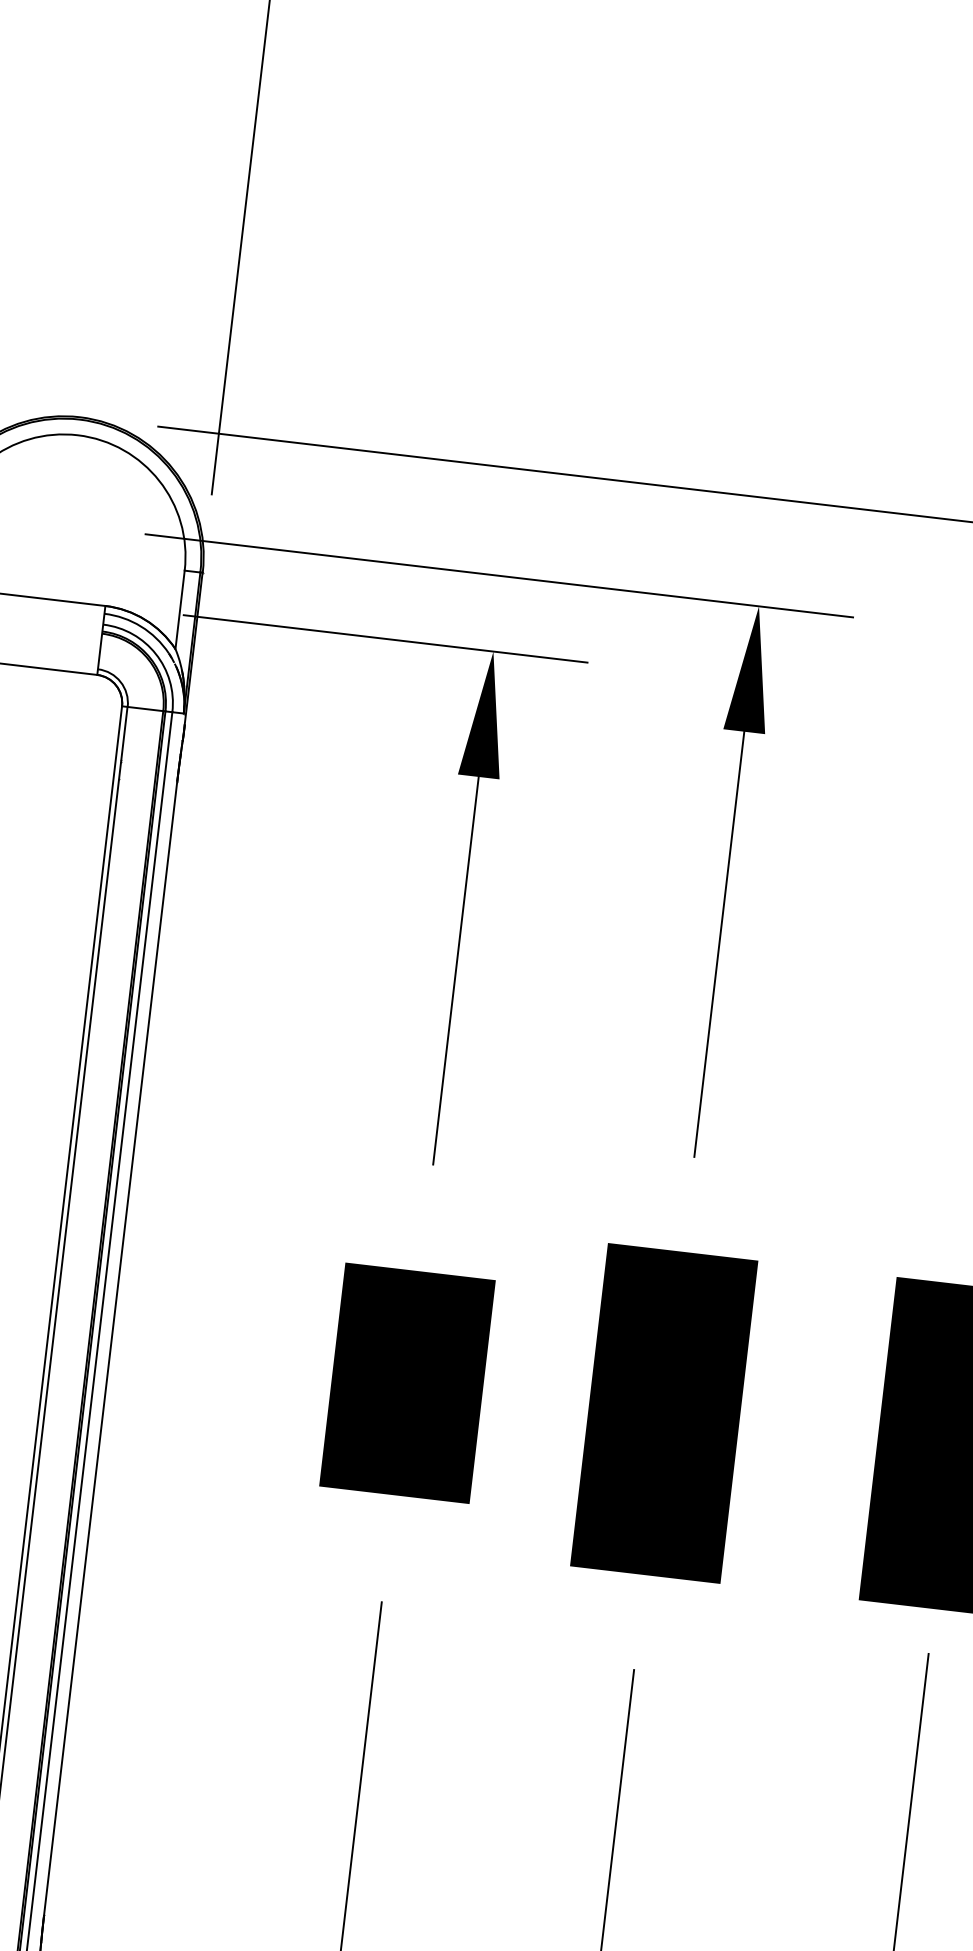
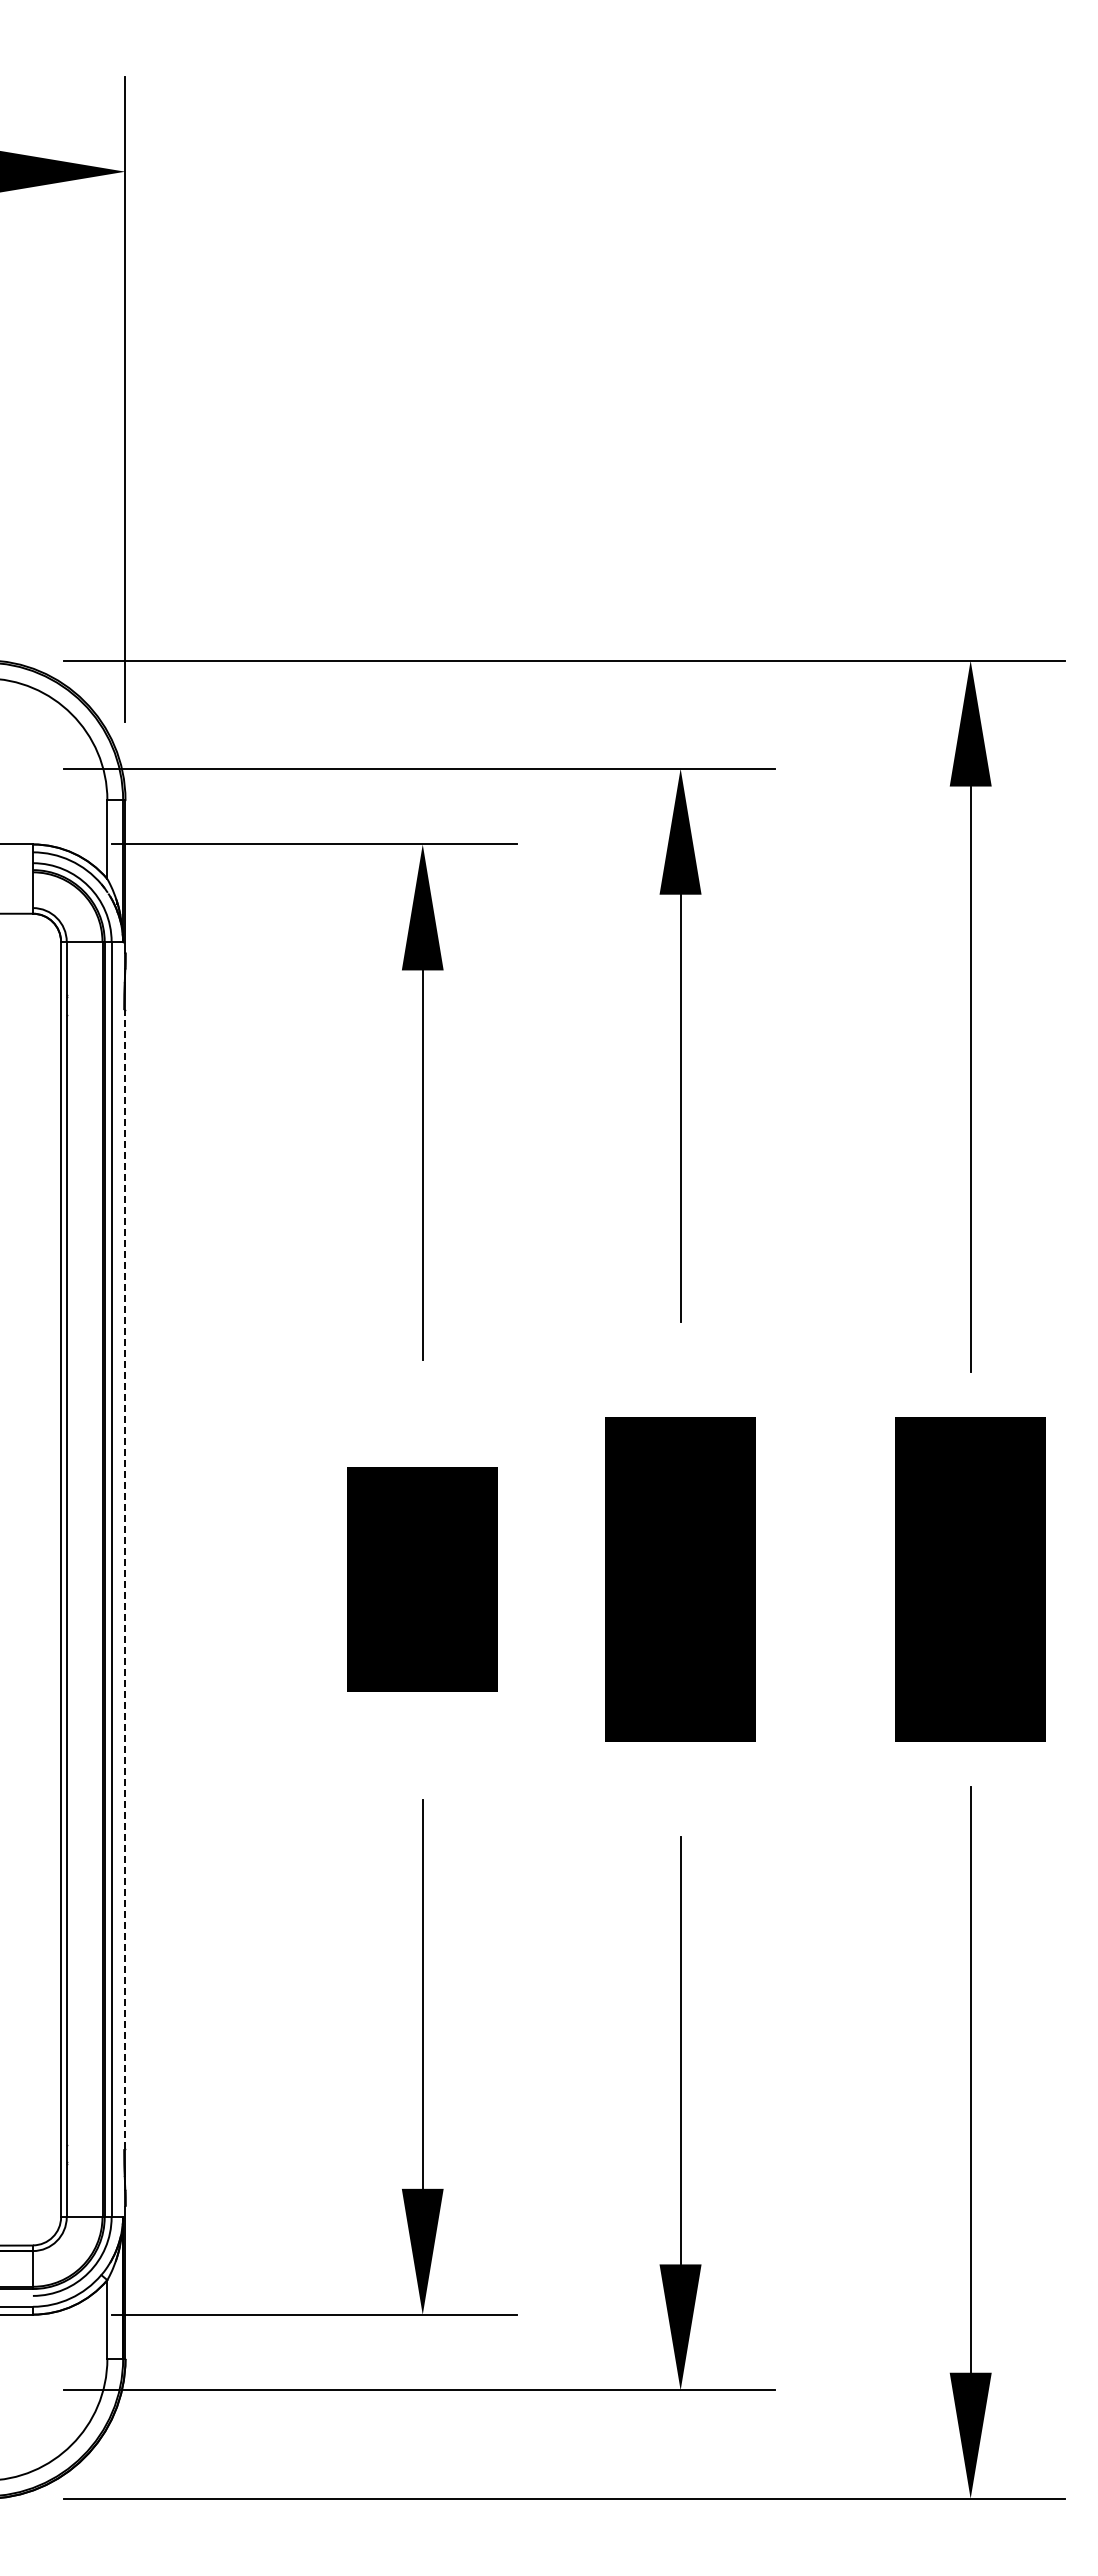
line: (110, 1348) -> (124, 1579), solid -> dashed

